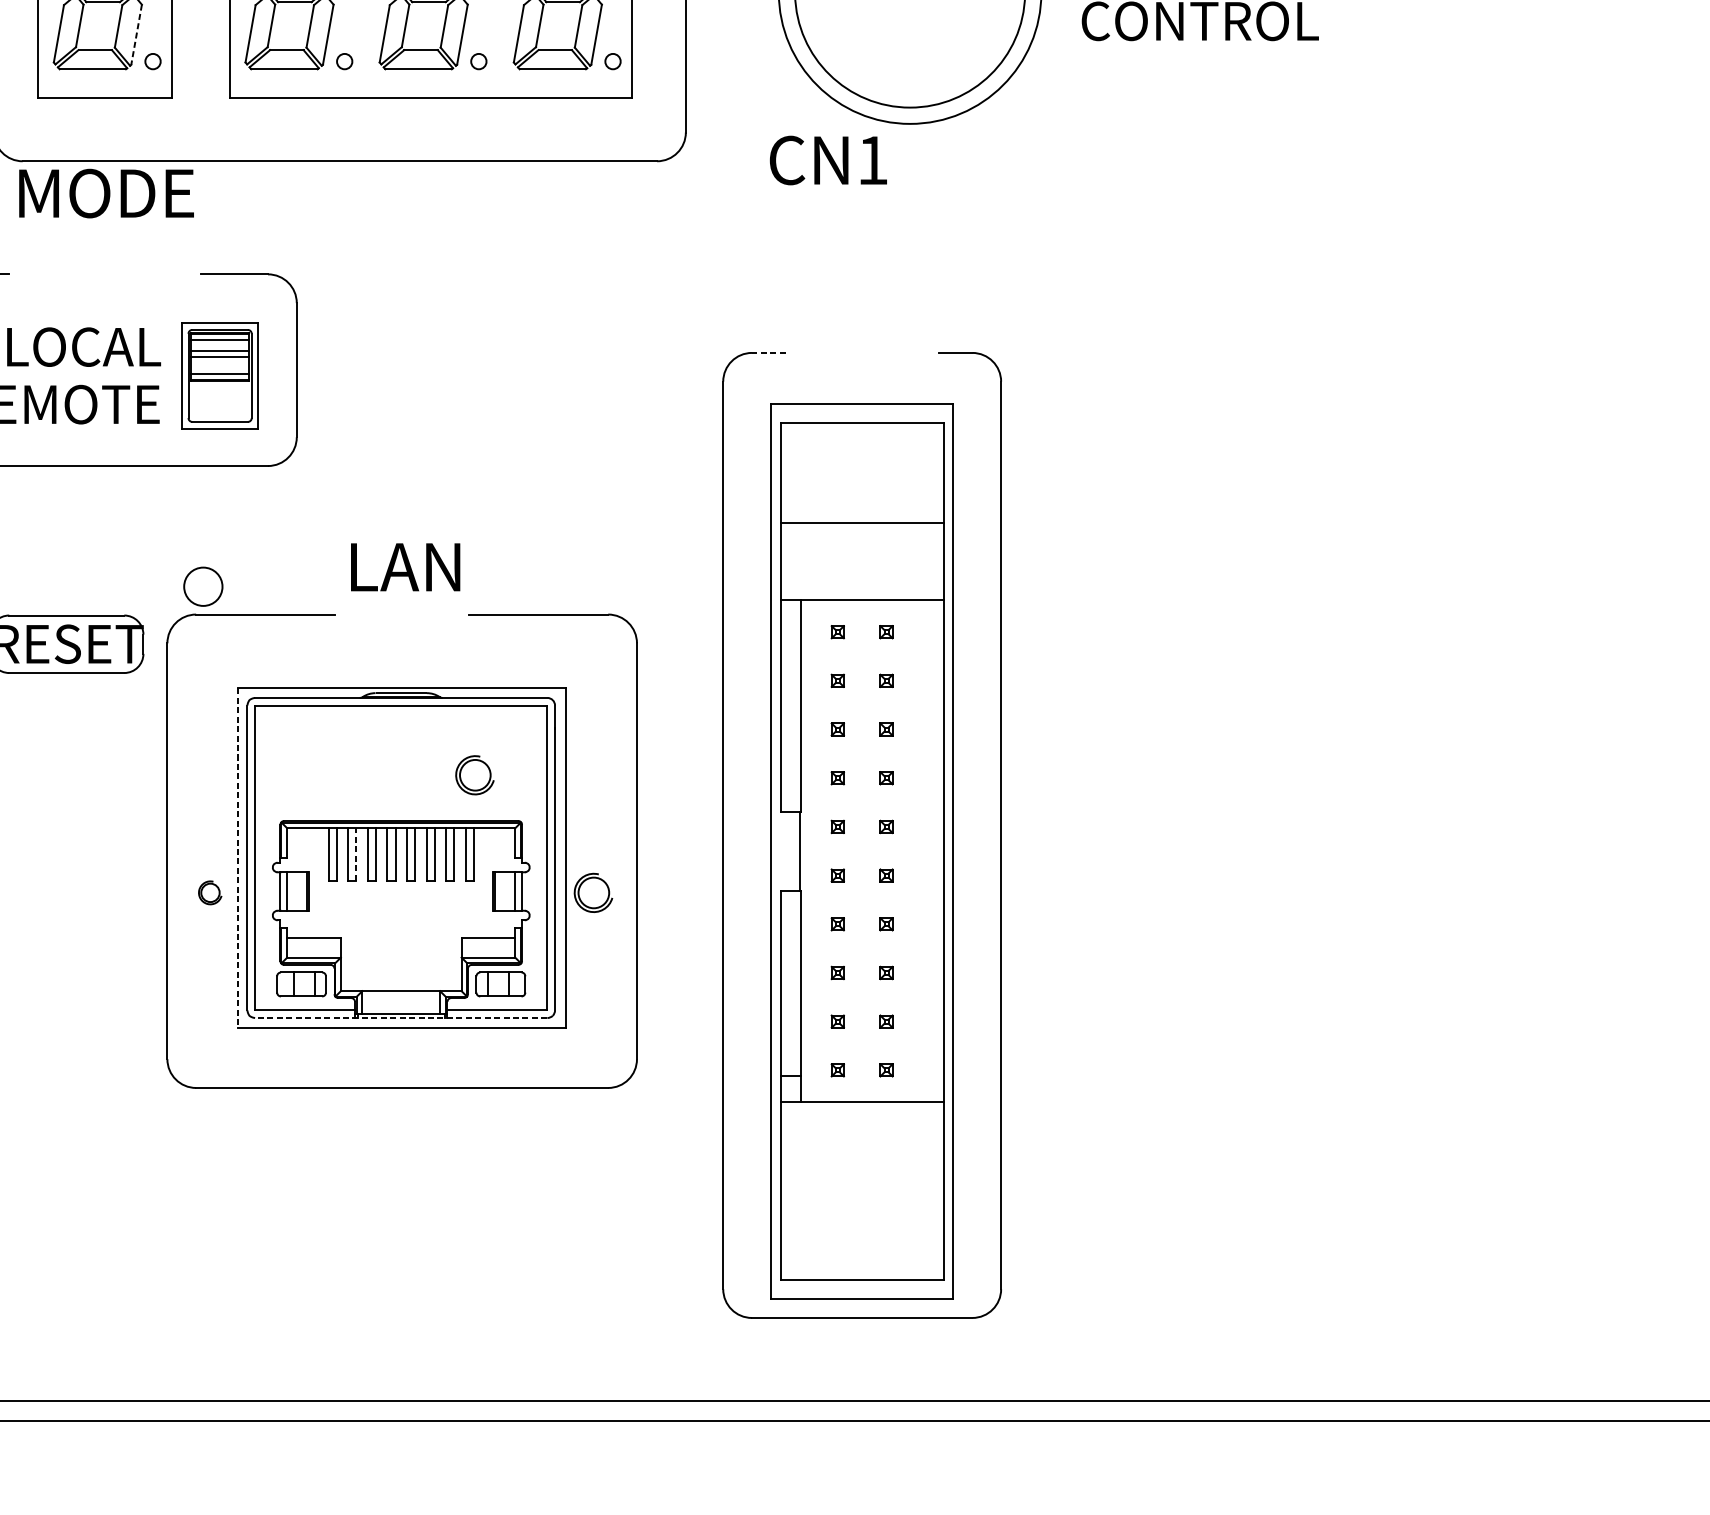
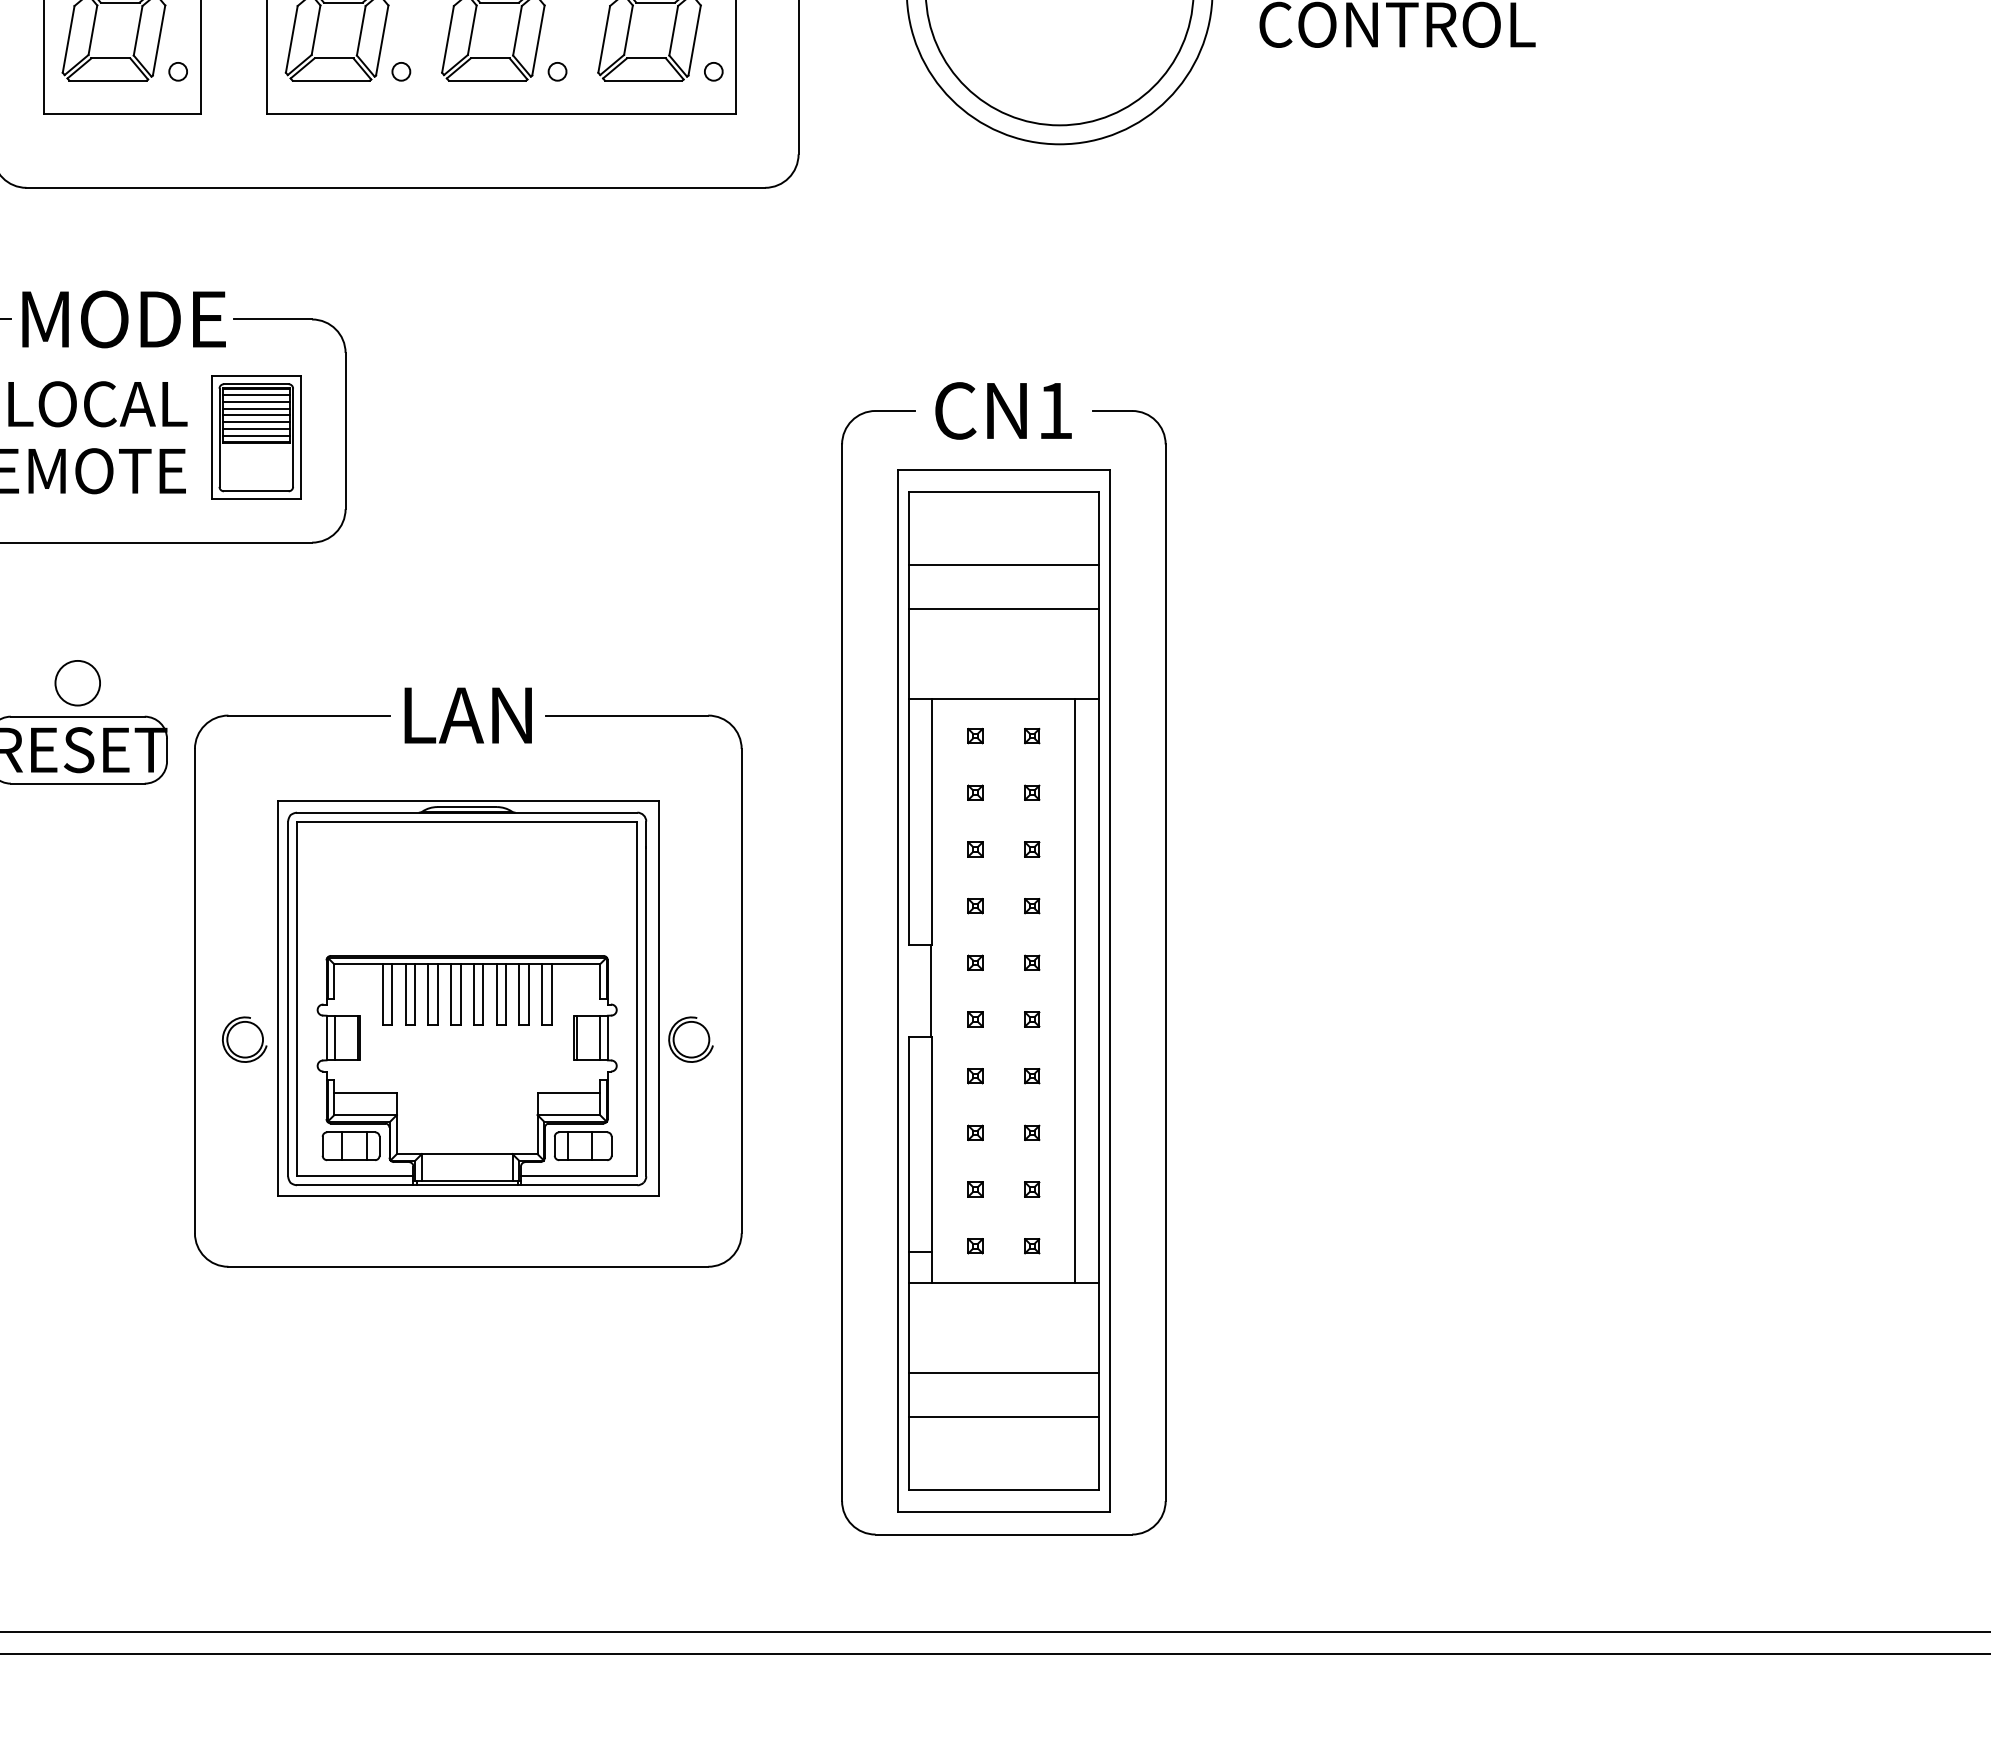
line: (136, 34) -> (159, 40), dashed -> solid
text: (828, 160) -> (1003, 410), moved
text: (106, 193) -> (123, 319), moved
line: (219, 345) -> (255, 402), added
line: (769, 352) -> (895, 410), dashed -> solid
line: (219, 362) -> (255, 422), added
line: (219, 367) -> (255, 428), added
line: (861, 484) -> (1003, 564), added
text: (404, 567) -> (467, 715), moved
circle: (203, 587) -> (77, 683), moved
part: (474, 775) -> (552, 902), removed
line: (923, 851) -> (1075, 991), added
line: (355, 854) -> (414, 994), dashed -> solid
line: (238, 858) -> (277, 999), dashed -> solid
part: (209, 892) -> (244, 1039), size x1.67
line: (400, 1018) -> (466, 1185), dashed -> solid
line: (861, 1179) -> (1003, 1373), added
line: (861, 1217) -> (1003, 1417), added

